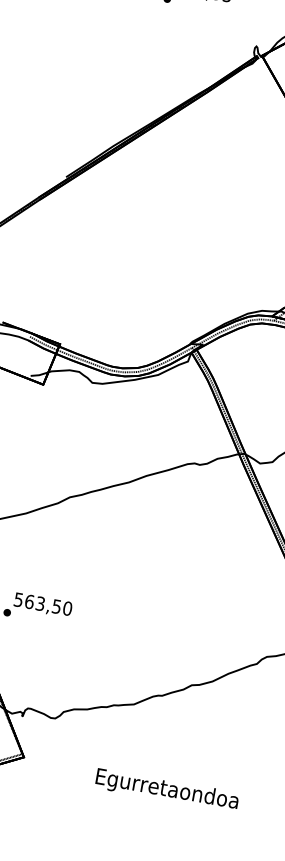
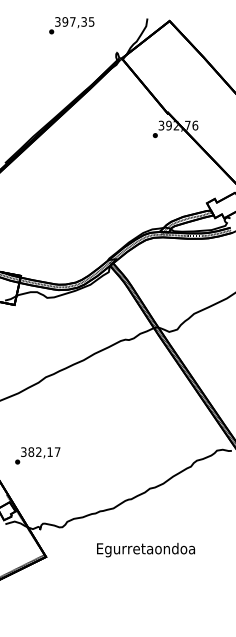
text: (42, 604) -> (40, 452), 563,50 -> 382,17
text: (166, 790) -> (145, 550), moved

